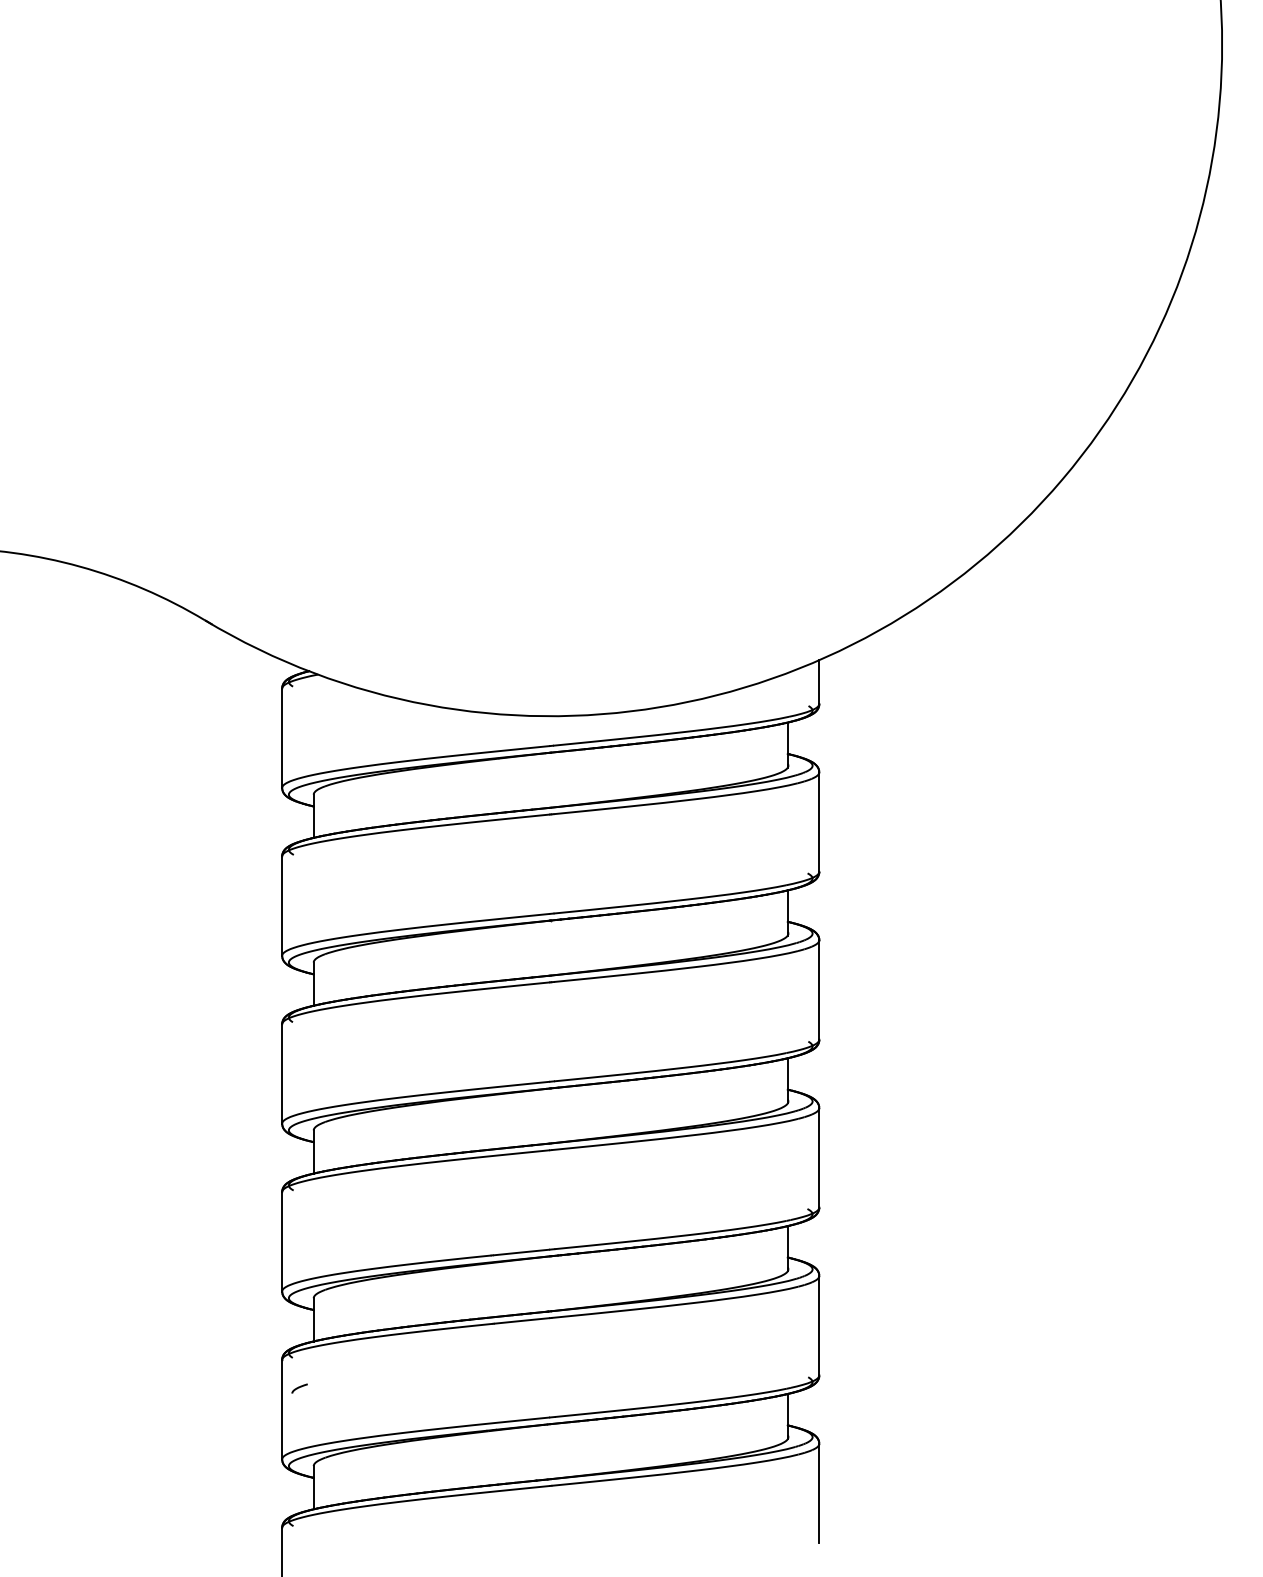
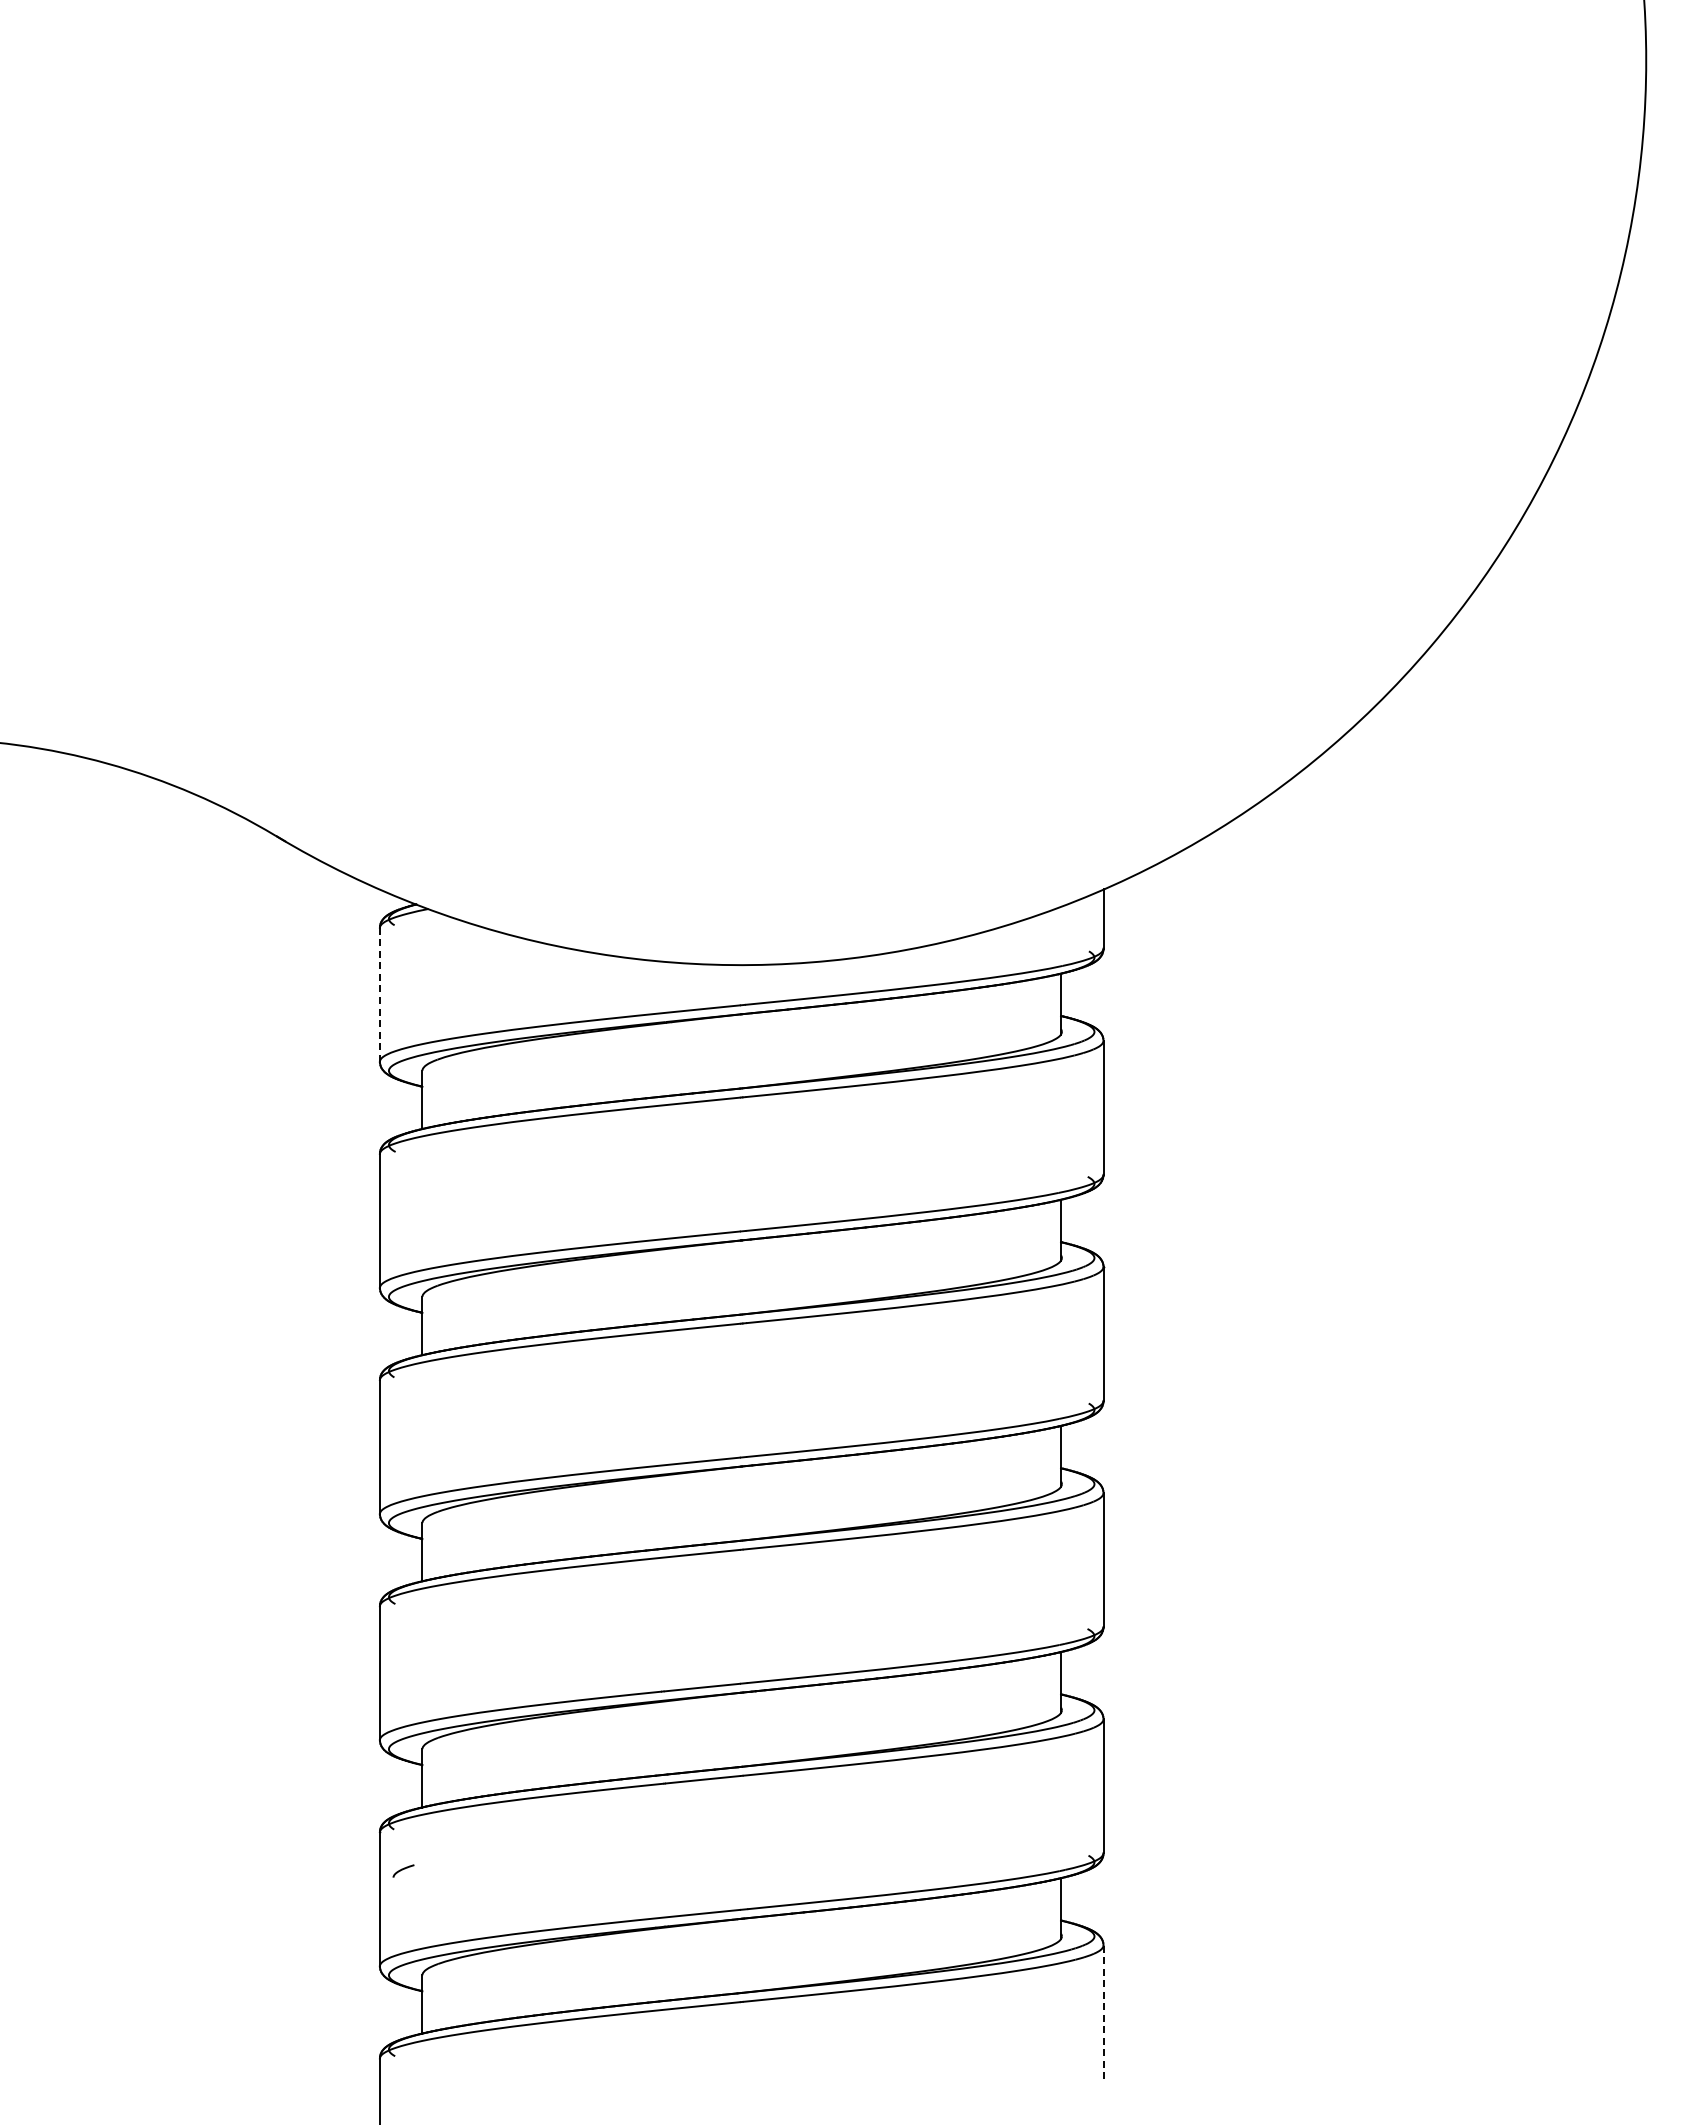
line: (281, 738) -> (379, 994), solid -> dashed
line: (819, 1493) -> (1103, 2012), solid -> dashed

